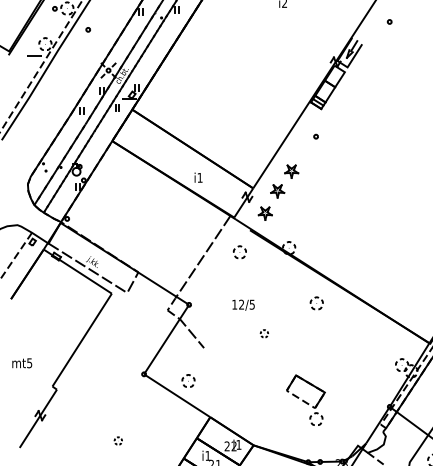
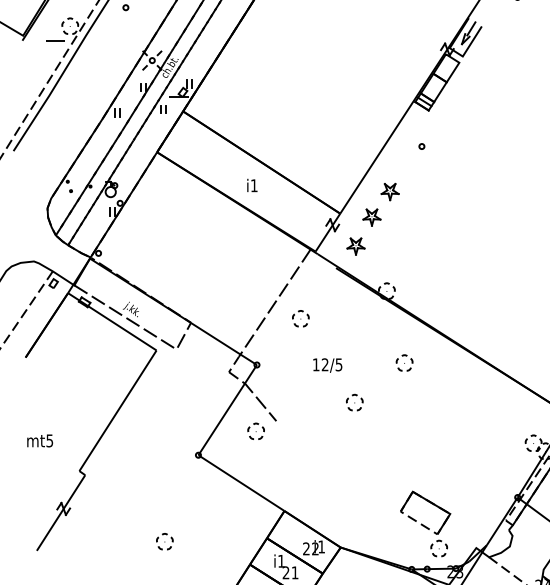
text: (198, 177) -> (252, 185), moved
part: (239, 251) -> (300, 317), moved
part: (316, 303) -> (404, 363), moved
part: (264, 333) -> (354, 402), size x1.67
part: (188, 380) -> (256, 430), moved
part: (305, 399) -> (425, 523), moved
part: (118, 440) -> (165, 541), size x1.67

